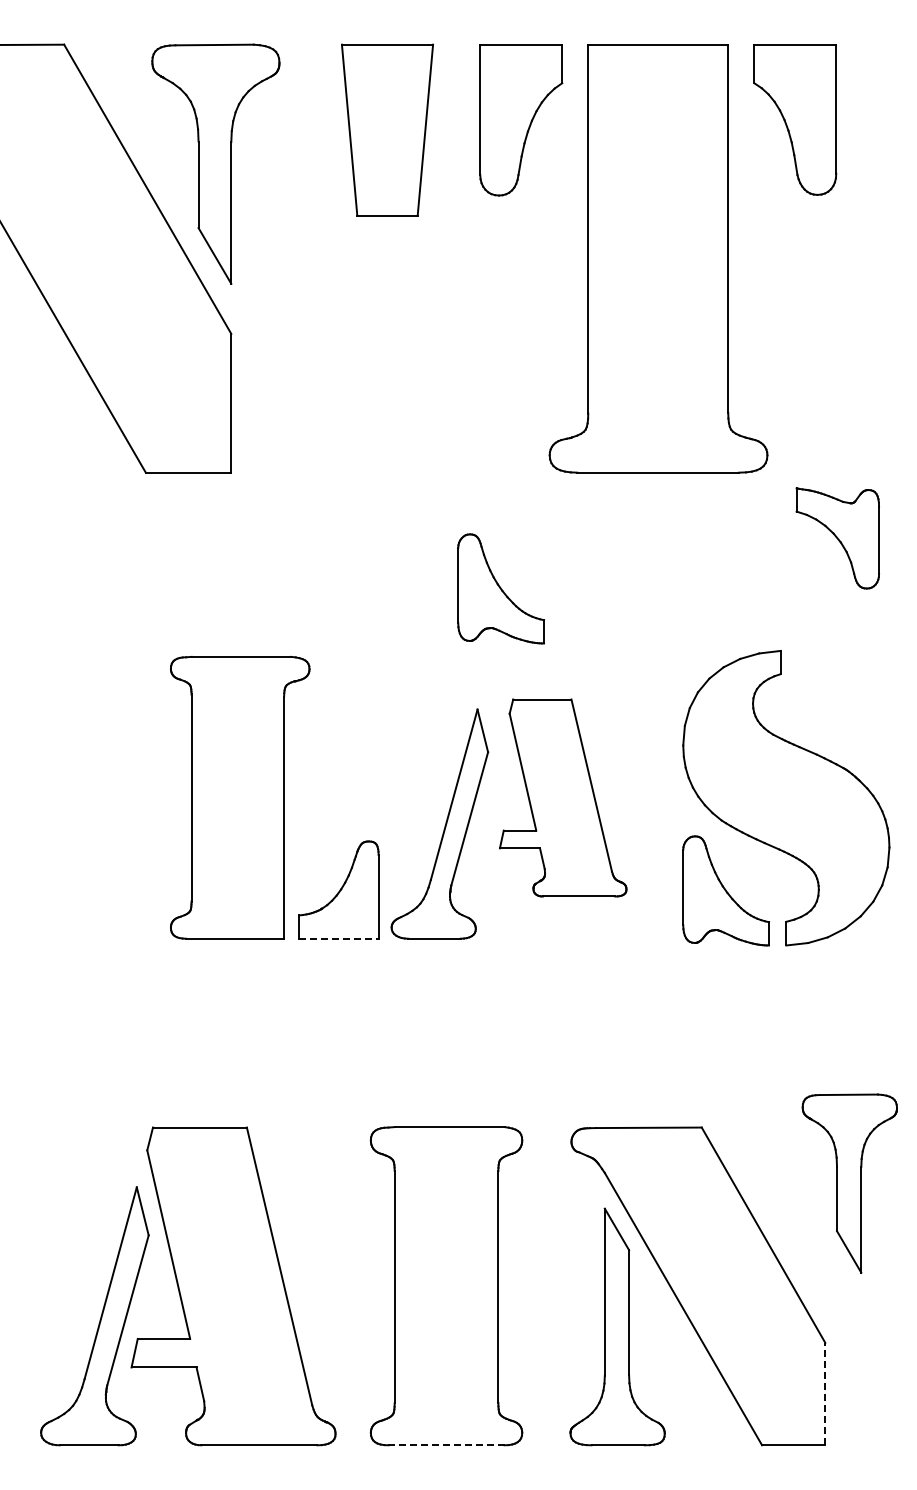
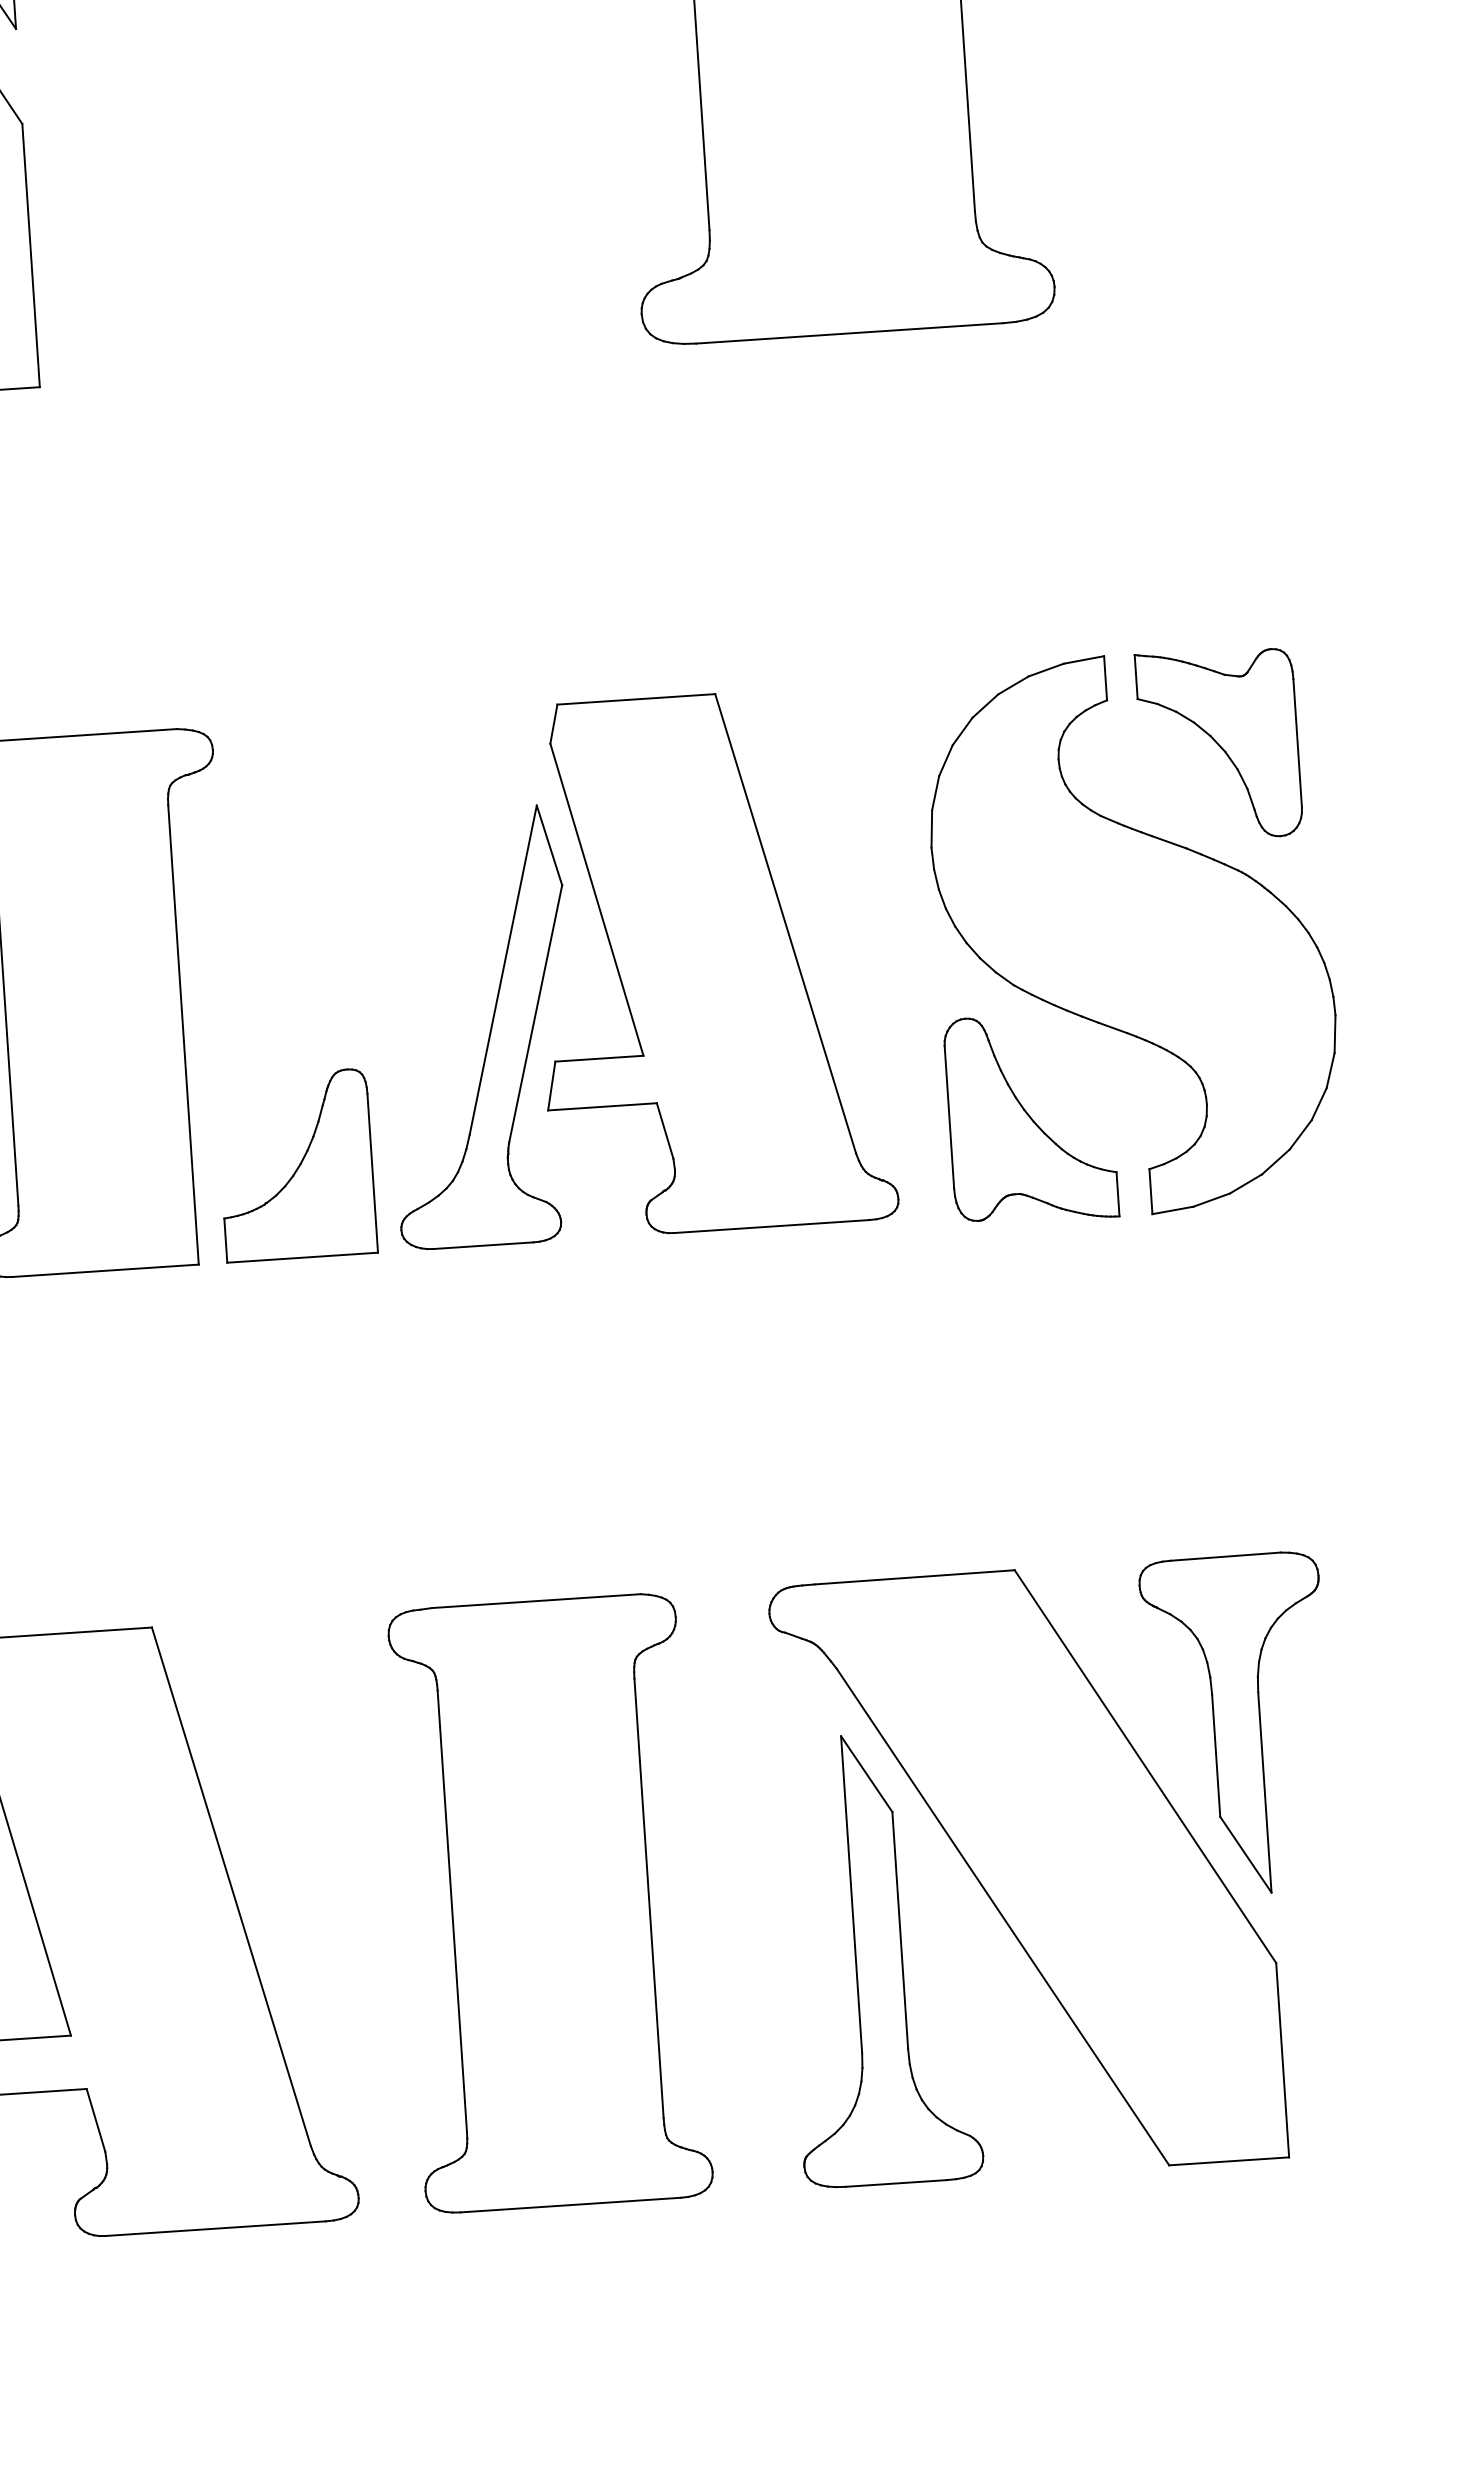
part: (837, 538) -> (1218, 744), moved
part: (500, 588) -> (565, 573), removed
part: (562, 797) -> (708, 961), size x1.43
line: (338, 938) -> (301, 1257), dashed -> solid
part: (849, 1183) -> (1237, 1724), moved
line: (825, 1393) -> (1282, 2059), dashed -> solid
line: (447, 1445) -> (572, 2205), dashed -> solid

